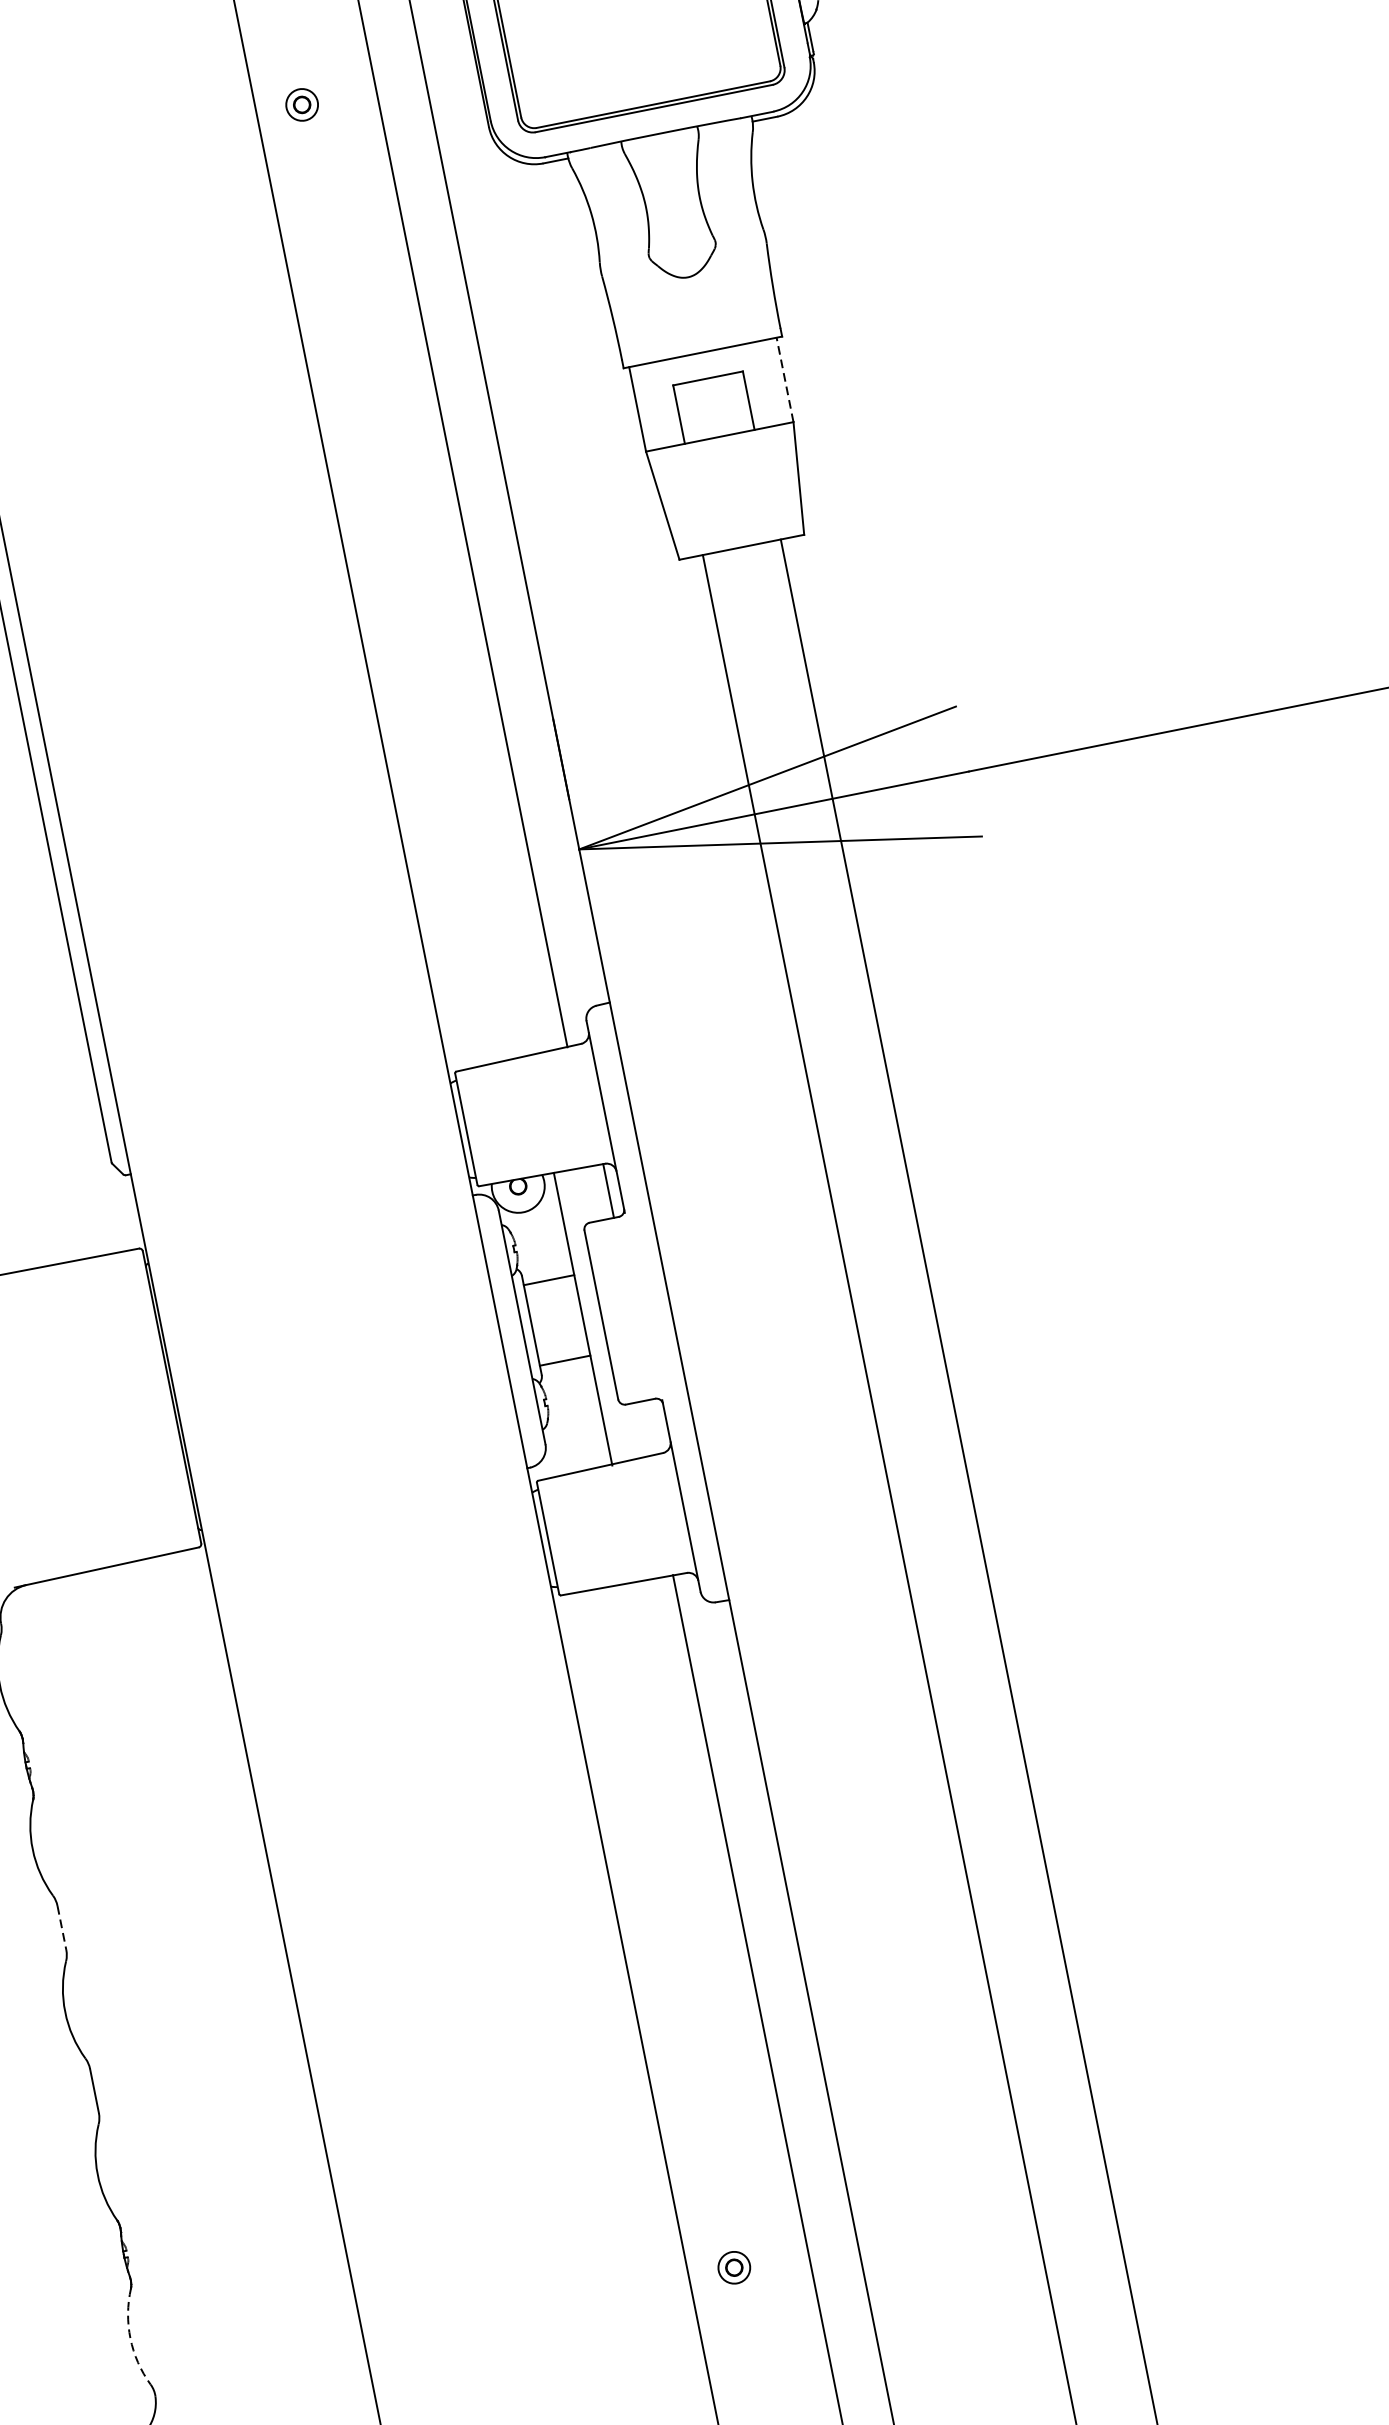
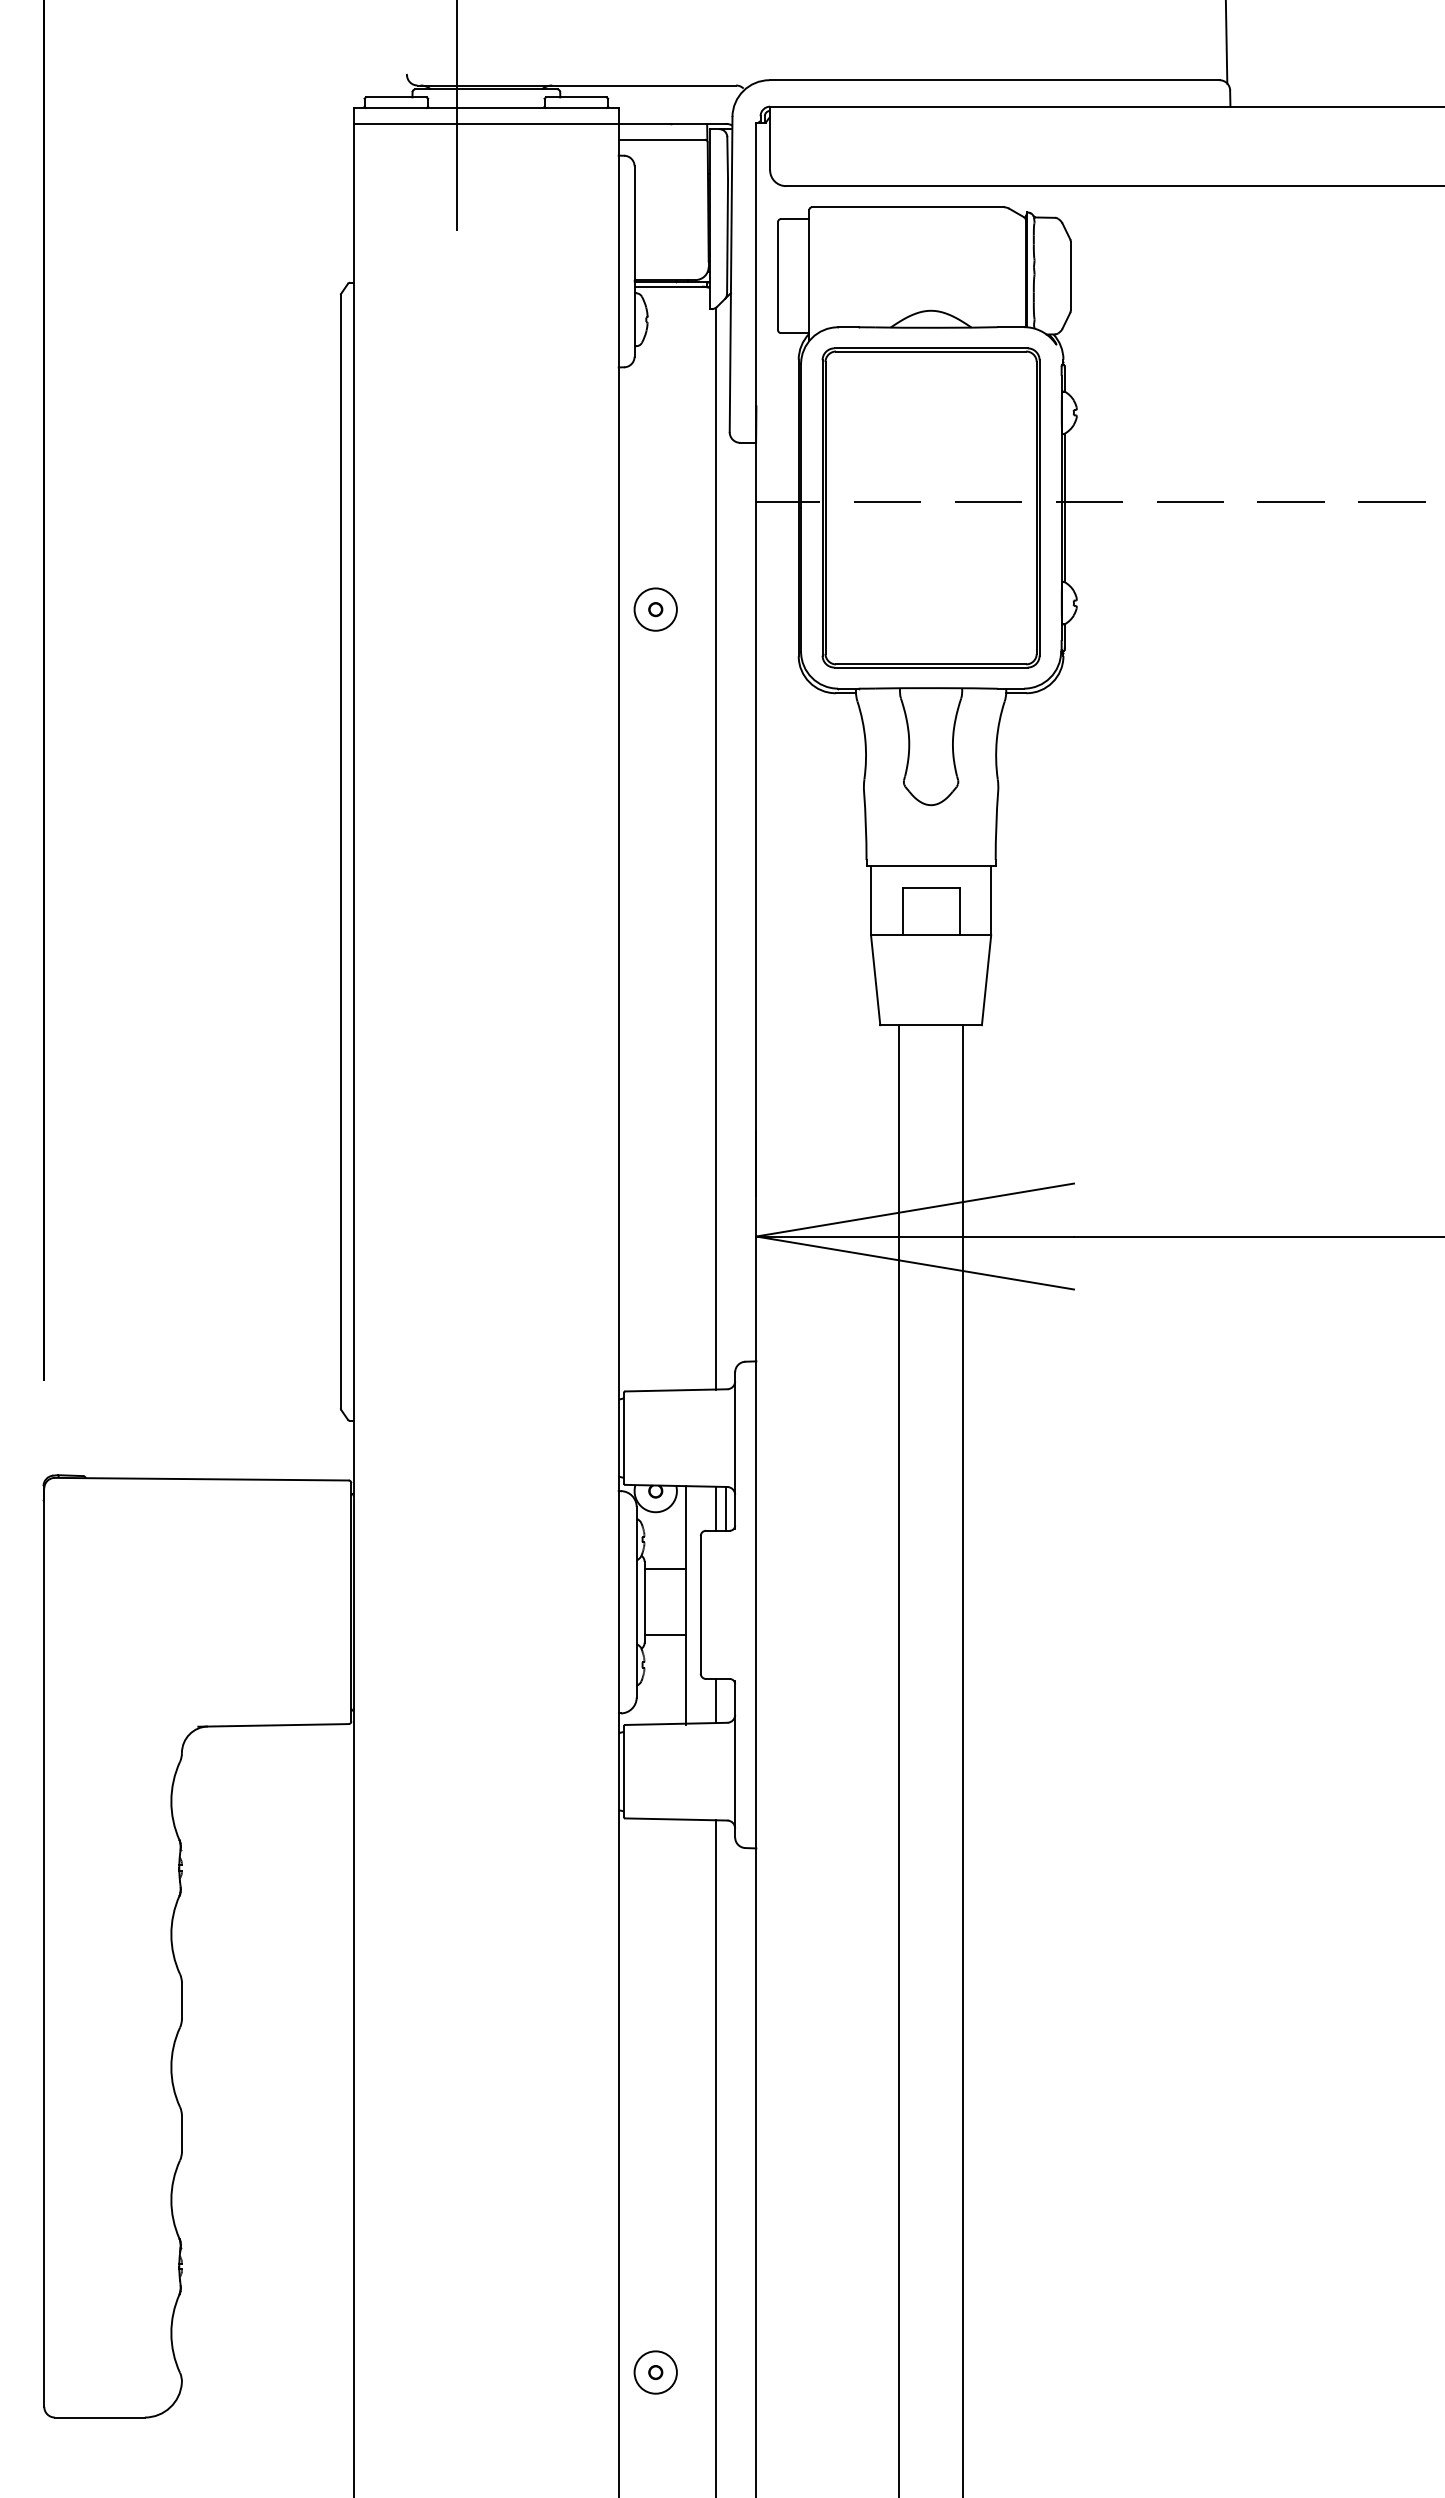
circle: (301, 104) -> (655, 609), size x1.67
line: (785, 379) -> (991, 900), dashed -> solid
line: (597, 1192) -> (716, 1508), added
line: (644, 1429) -> (716, 1701), added
line: (61, 1927) -> (181, 2000), dashed -> solid
circle: (733, 2267) -> (655, 2372), size x1.67
arc: (130, 2338) -> (171, 2333), dashed -> solid

